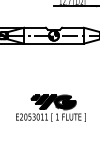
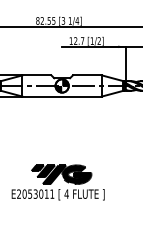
text: (57, 116) -> (66, 193), 1 -> 4

